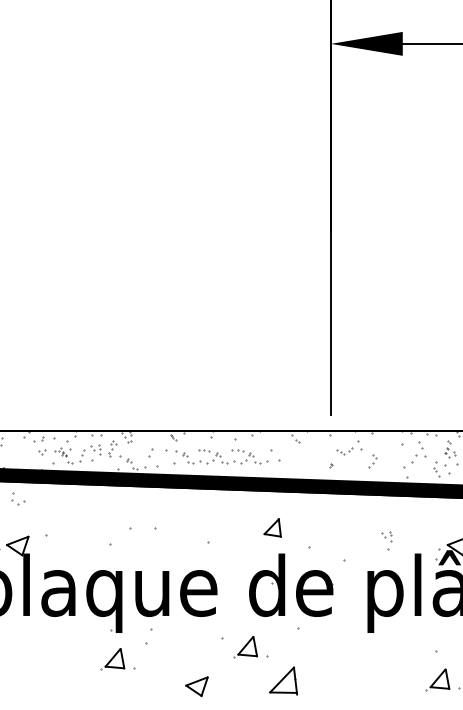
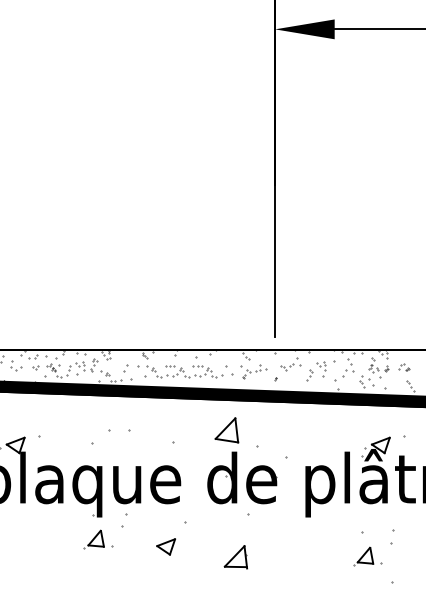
part: (304, 456) -> (253, 371), added
part: (18, 499) -> (16, 365), moved
part: (272, 528) -> (226, 430), size x1.67
part: (386, 541) -> (321, 369), moved
part: (250, 647) -> (208, 529), removed
part: (196, 686) -> (165, 546), moved

